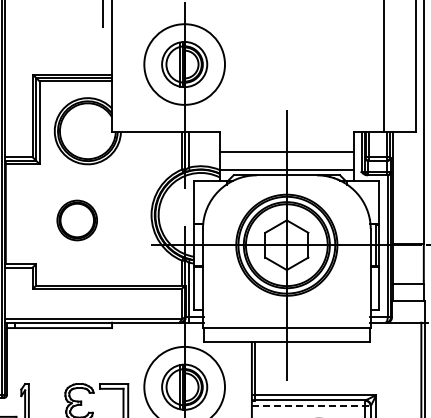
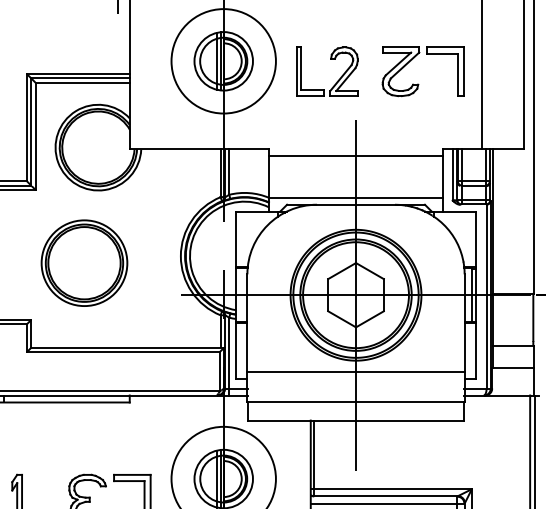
part: (266, 63) -> (329, 59), added
part: (335, 81) -> (419, 83), added
line: (286, 151) -> (355, 155), moved
part: (77, 220) -> (84, 263), size x1.67
line: (286, 304) -> (355, 371), added
line: (311, 406) -> (387, 504), dashed -> solid

